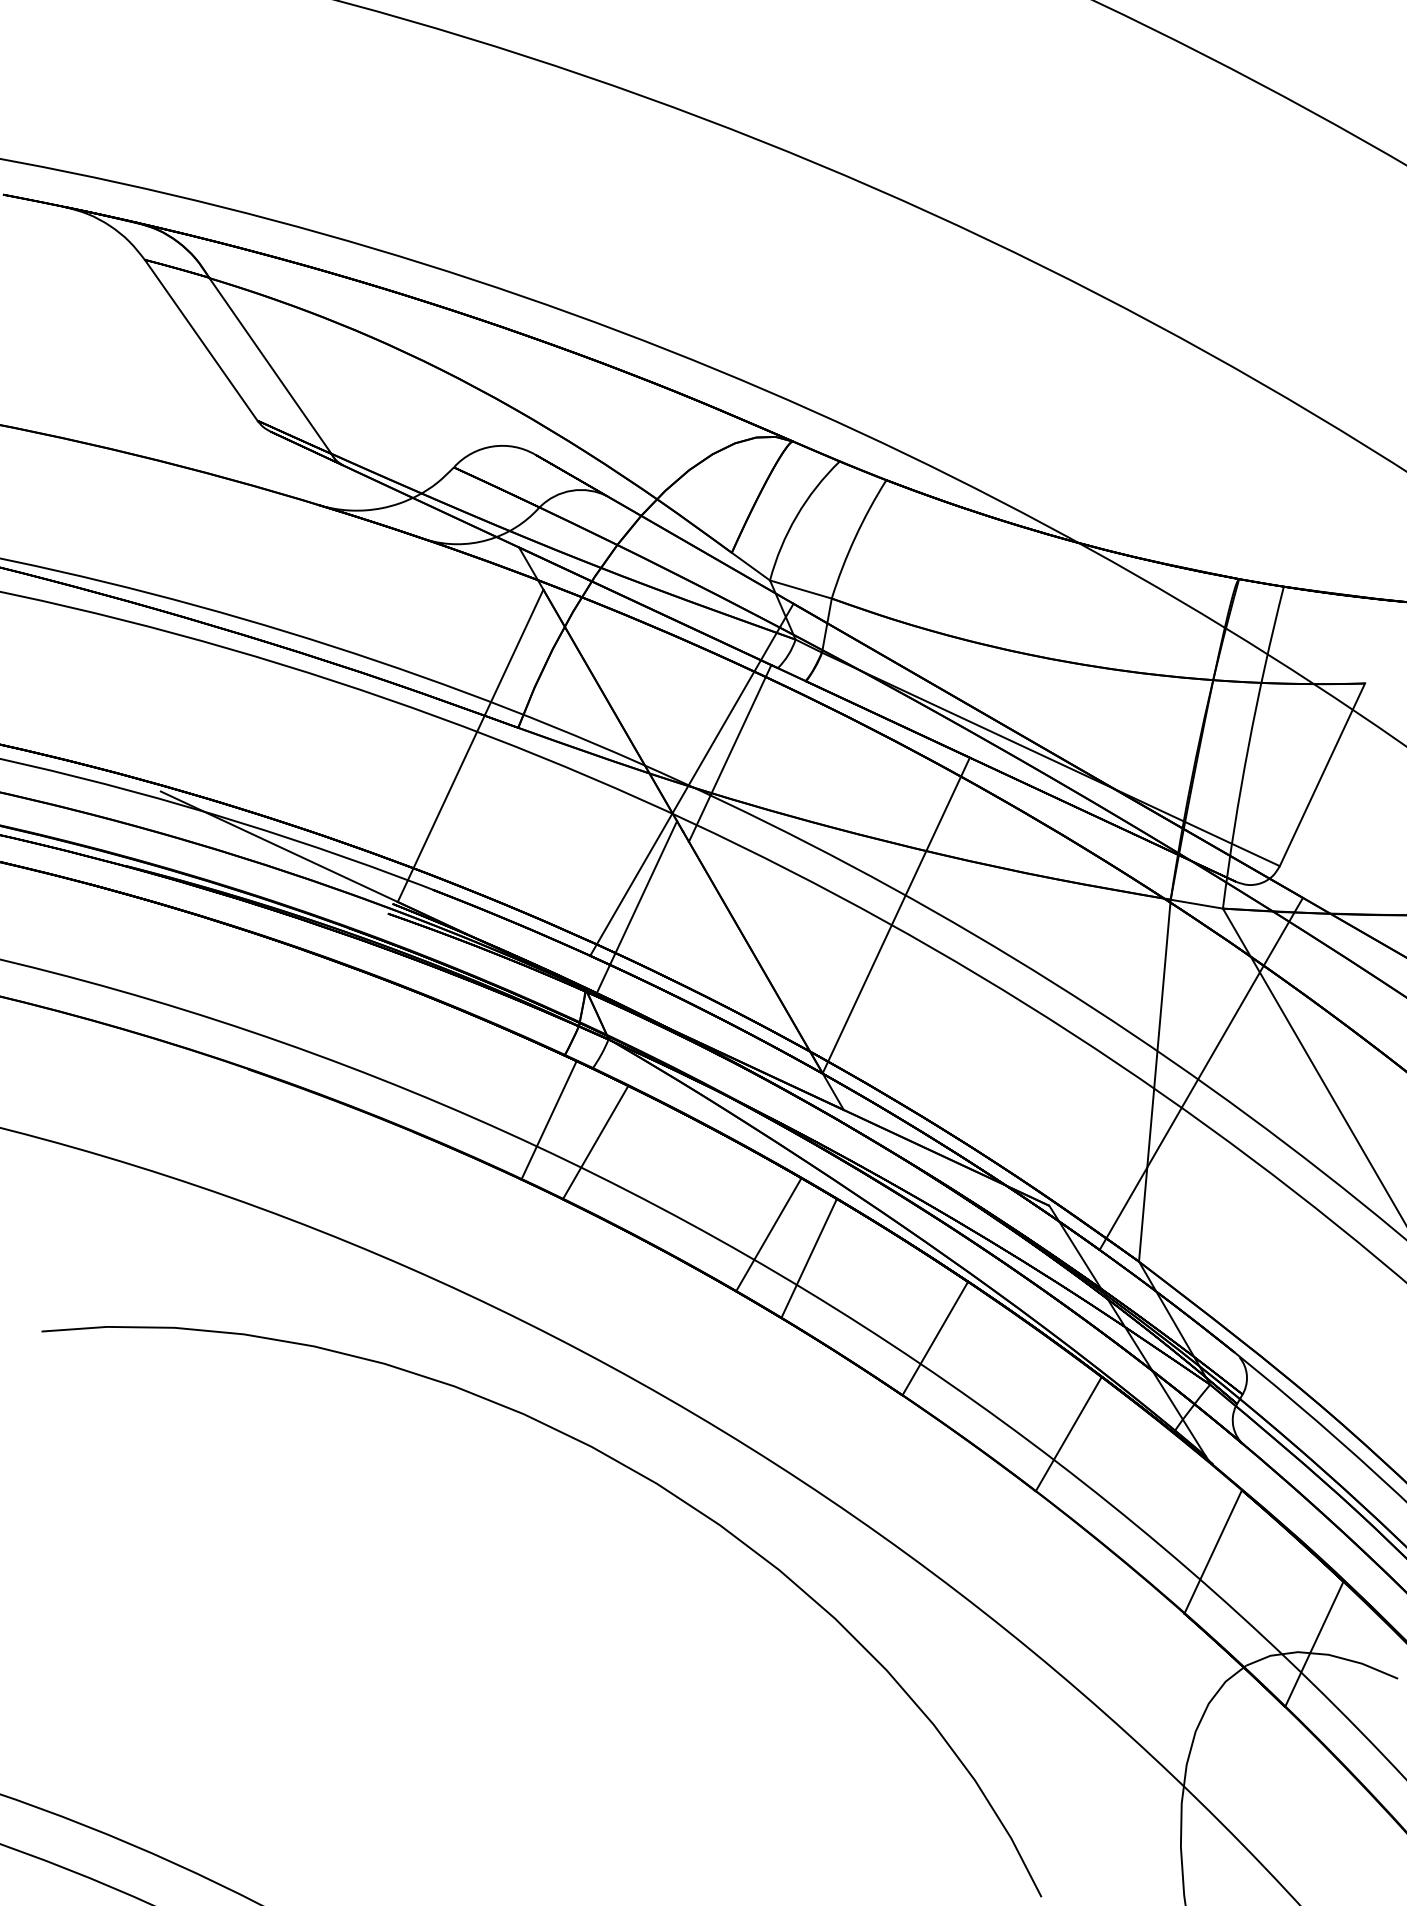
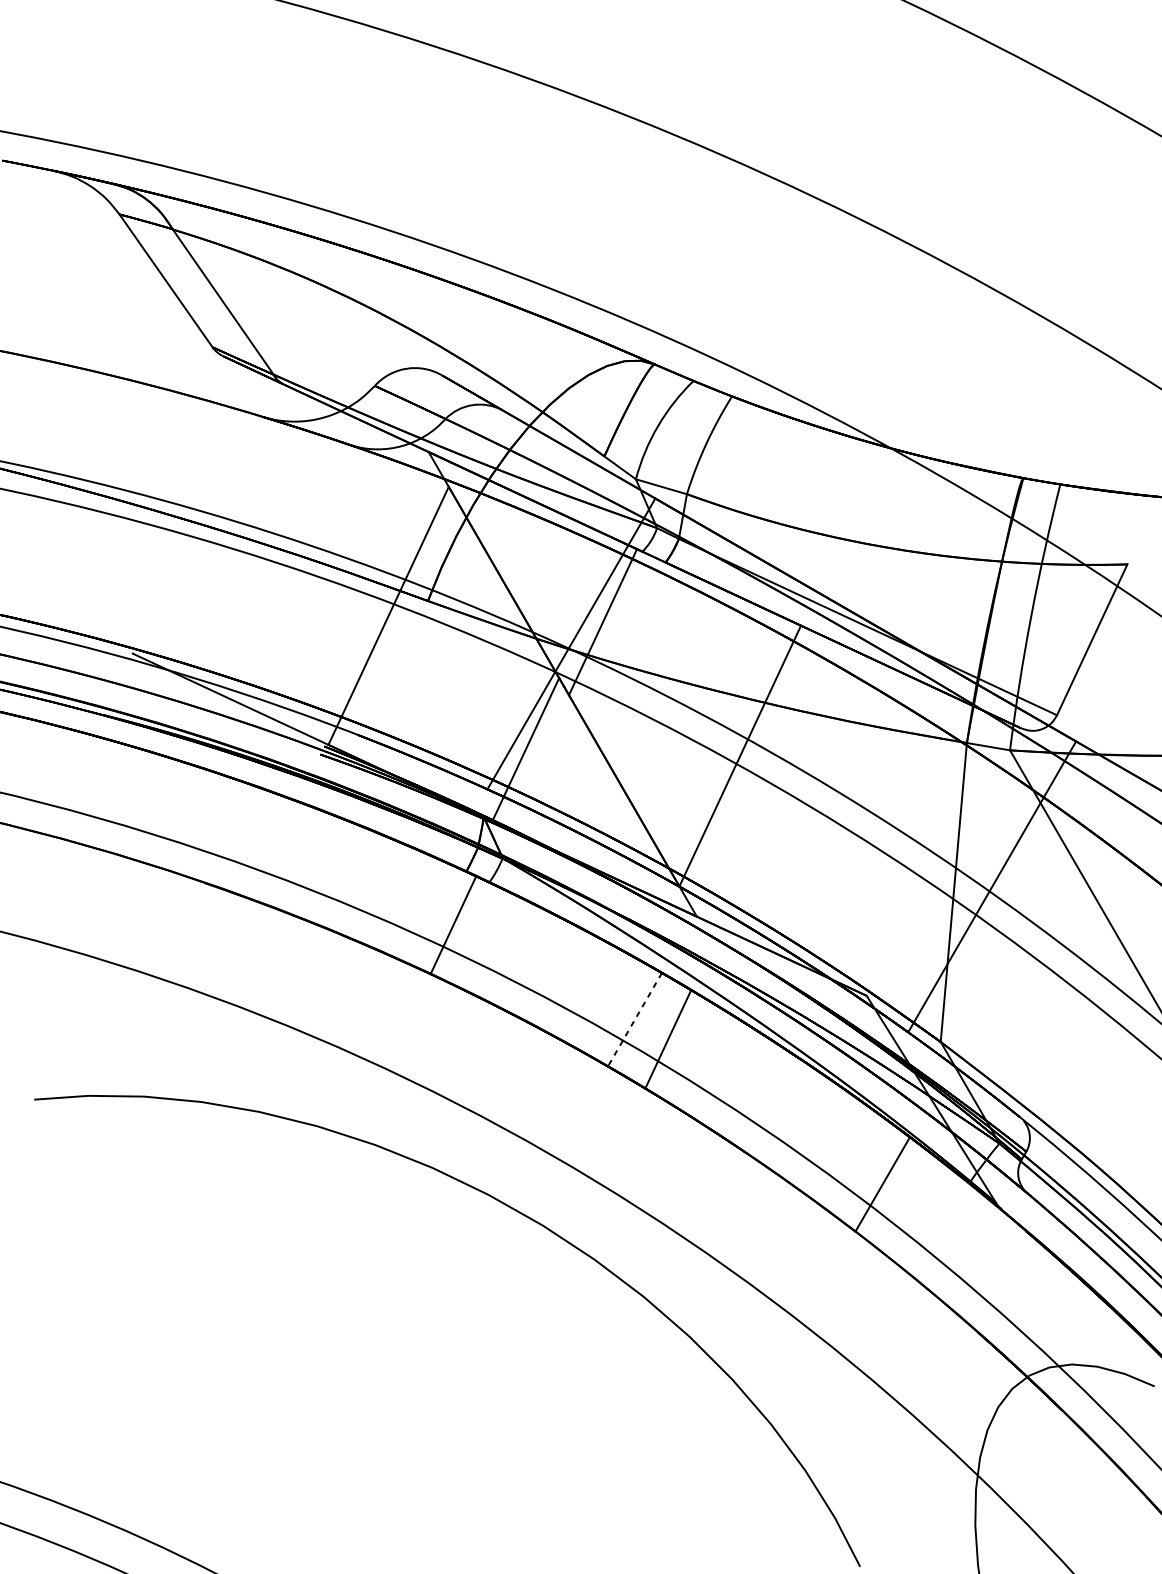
line: (595, 1142) -> (491, 943), removed
line: (768, 1235) -> (634, 1020), solid -> dashed
line: (935, 1338) -> (772, 1105), removed
line: (1212, 1551) -> (1001, 1281), removed
line: (1314, 1643) -> (1085, 1357), removed

